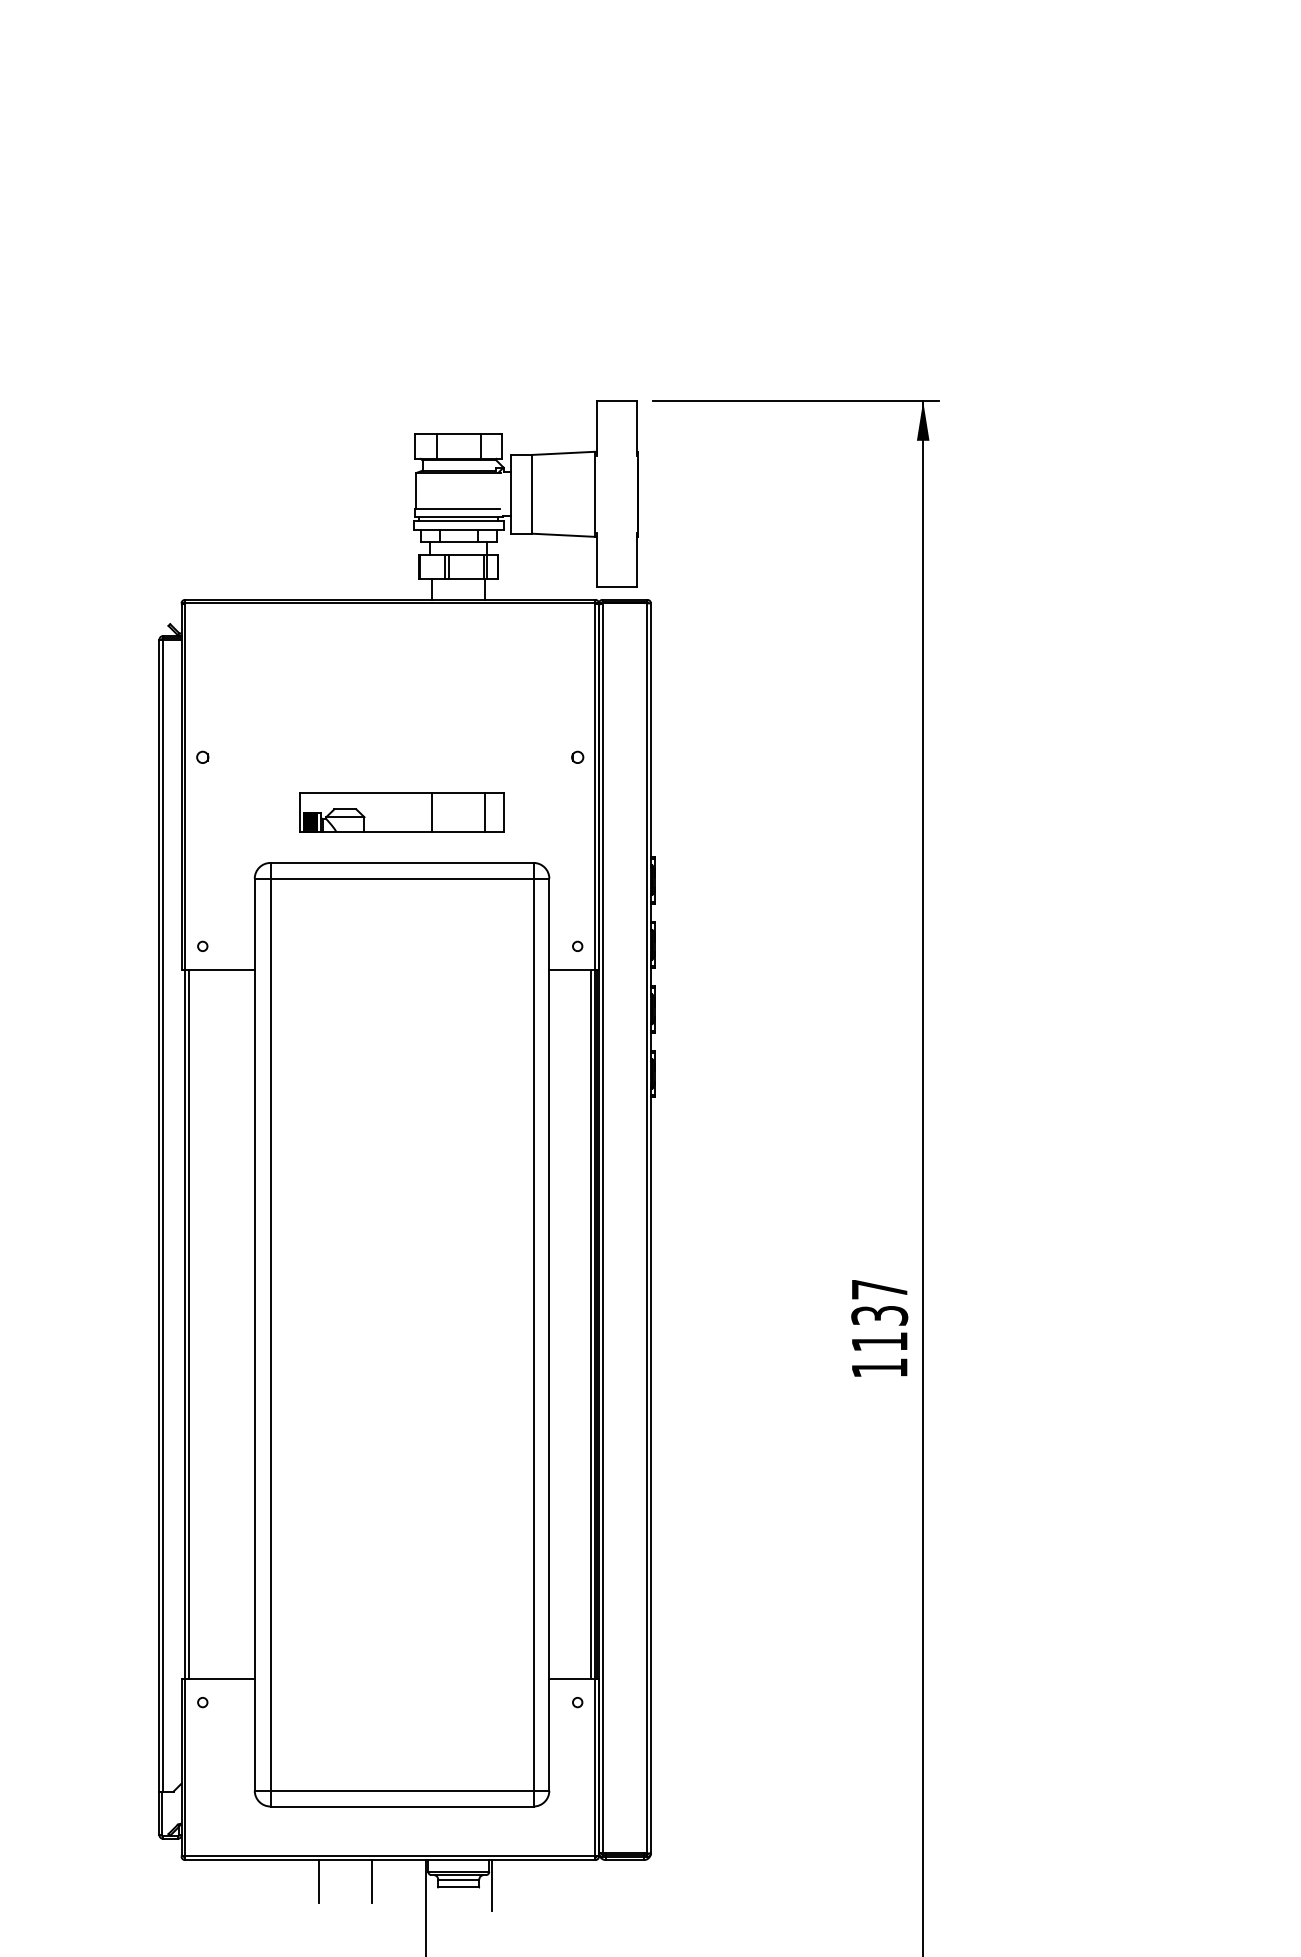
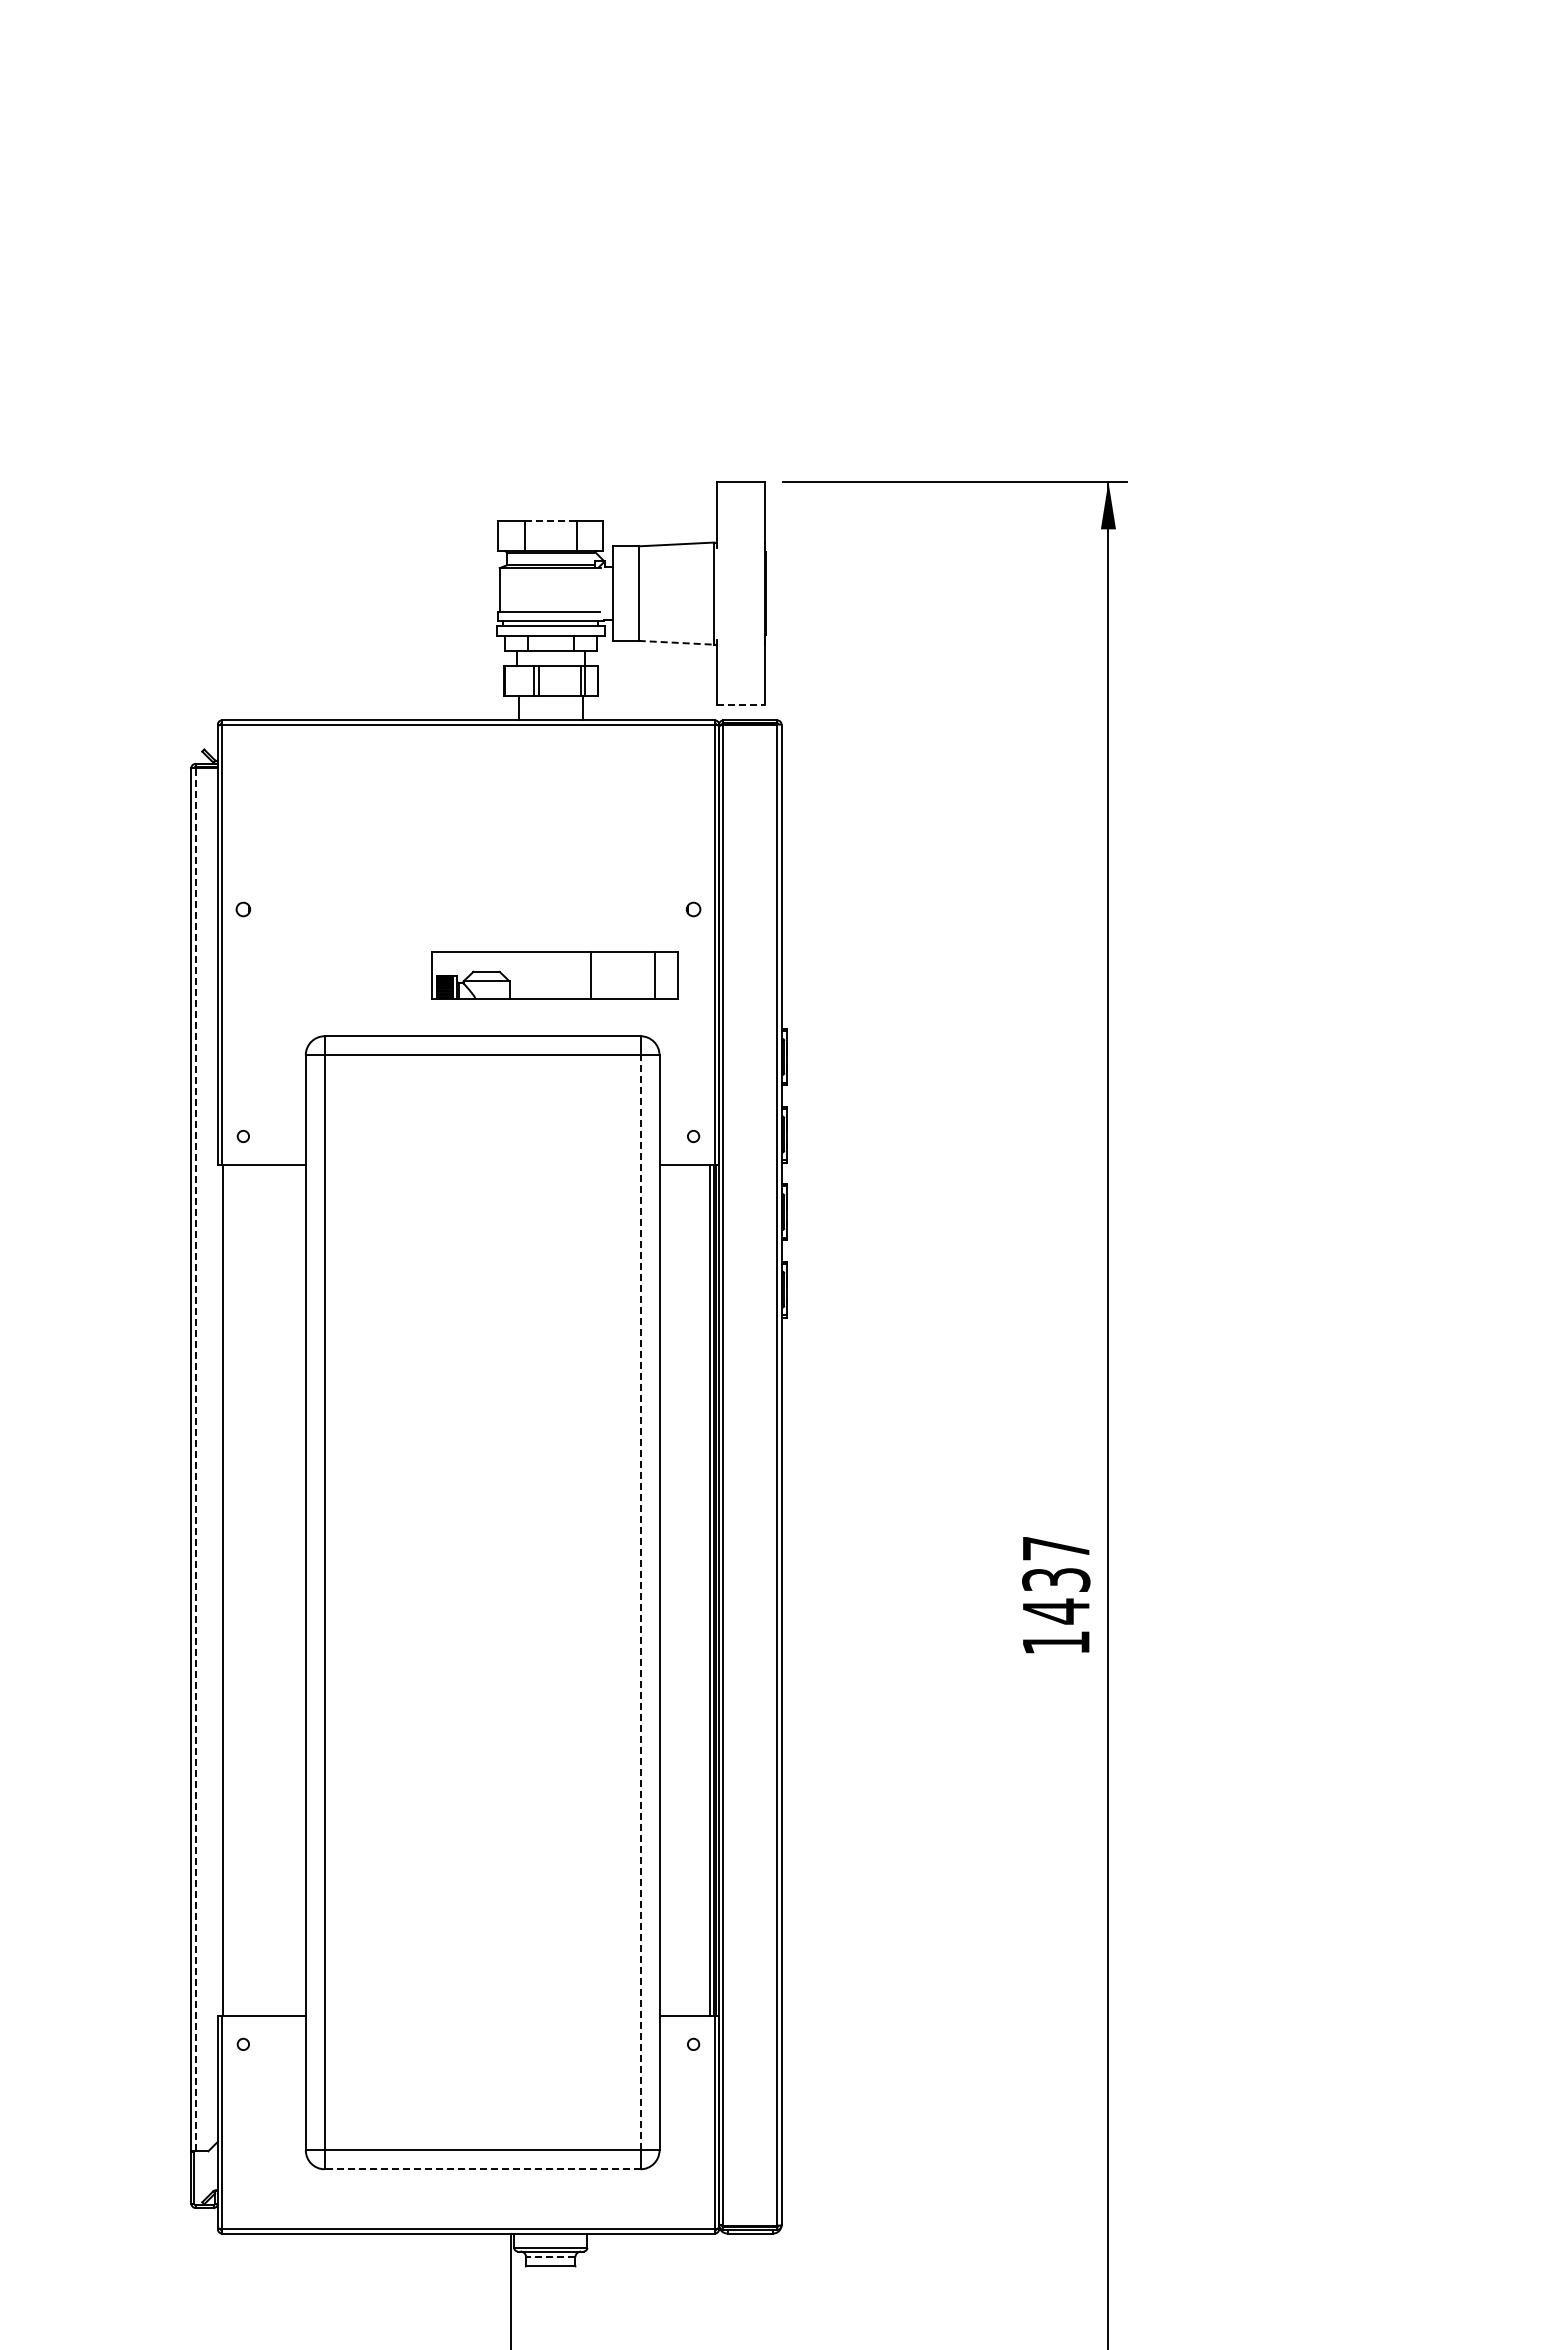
line: (459, 433) -> (551, 520), solid -> dashed
line: (563, 535) -> (676, 642), solid -> dashed
line: (616, 587) -> (740, 705), solid -> dashed
part: (401, 812) -> (554, 975), moved
line: (162, 1215) -> (195, 1459), solid -> dashed
line: (188, 1324) -> (226, 1590), removed
line: (533, 1334) -> (640, 1602), solid -> dashed
text: (879, 1342) -> (1056, 1611), 1137 -> 1437
line: (401, 1806) -> (482, 2169), solid -> dashed
line: (458, 1880) -> (550, 2257), solid -> dashed
line: (318, 1881) -> (382, 2259), removed
line: (371, 1881) -> (446, 2259), removed
line: (491, 1885) -> (590, 2263), removed

